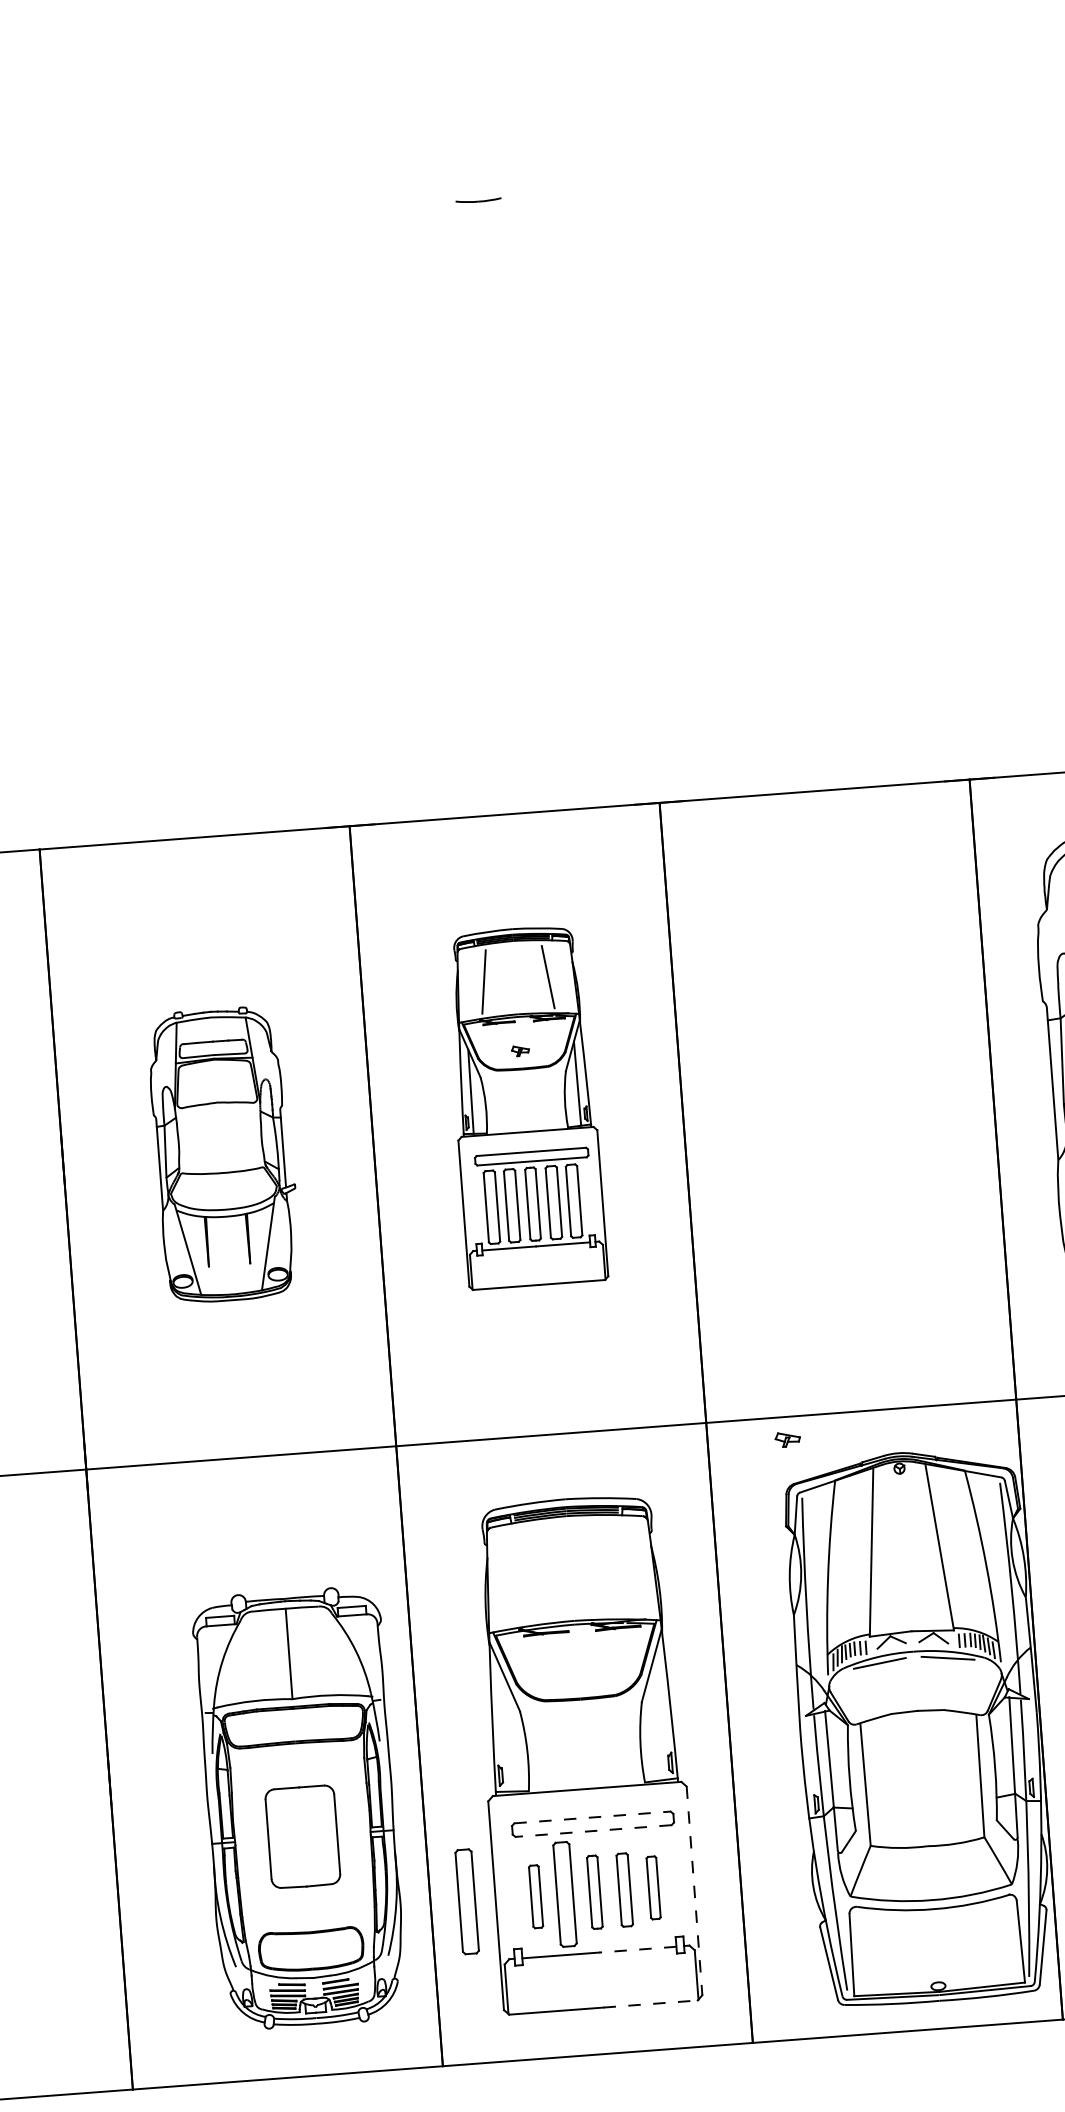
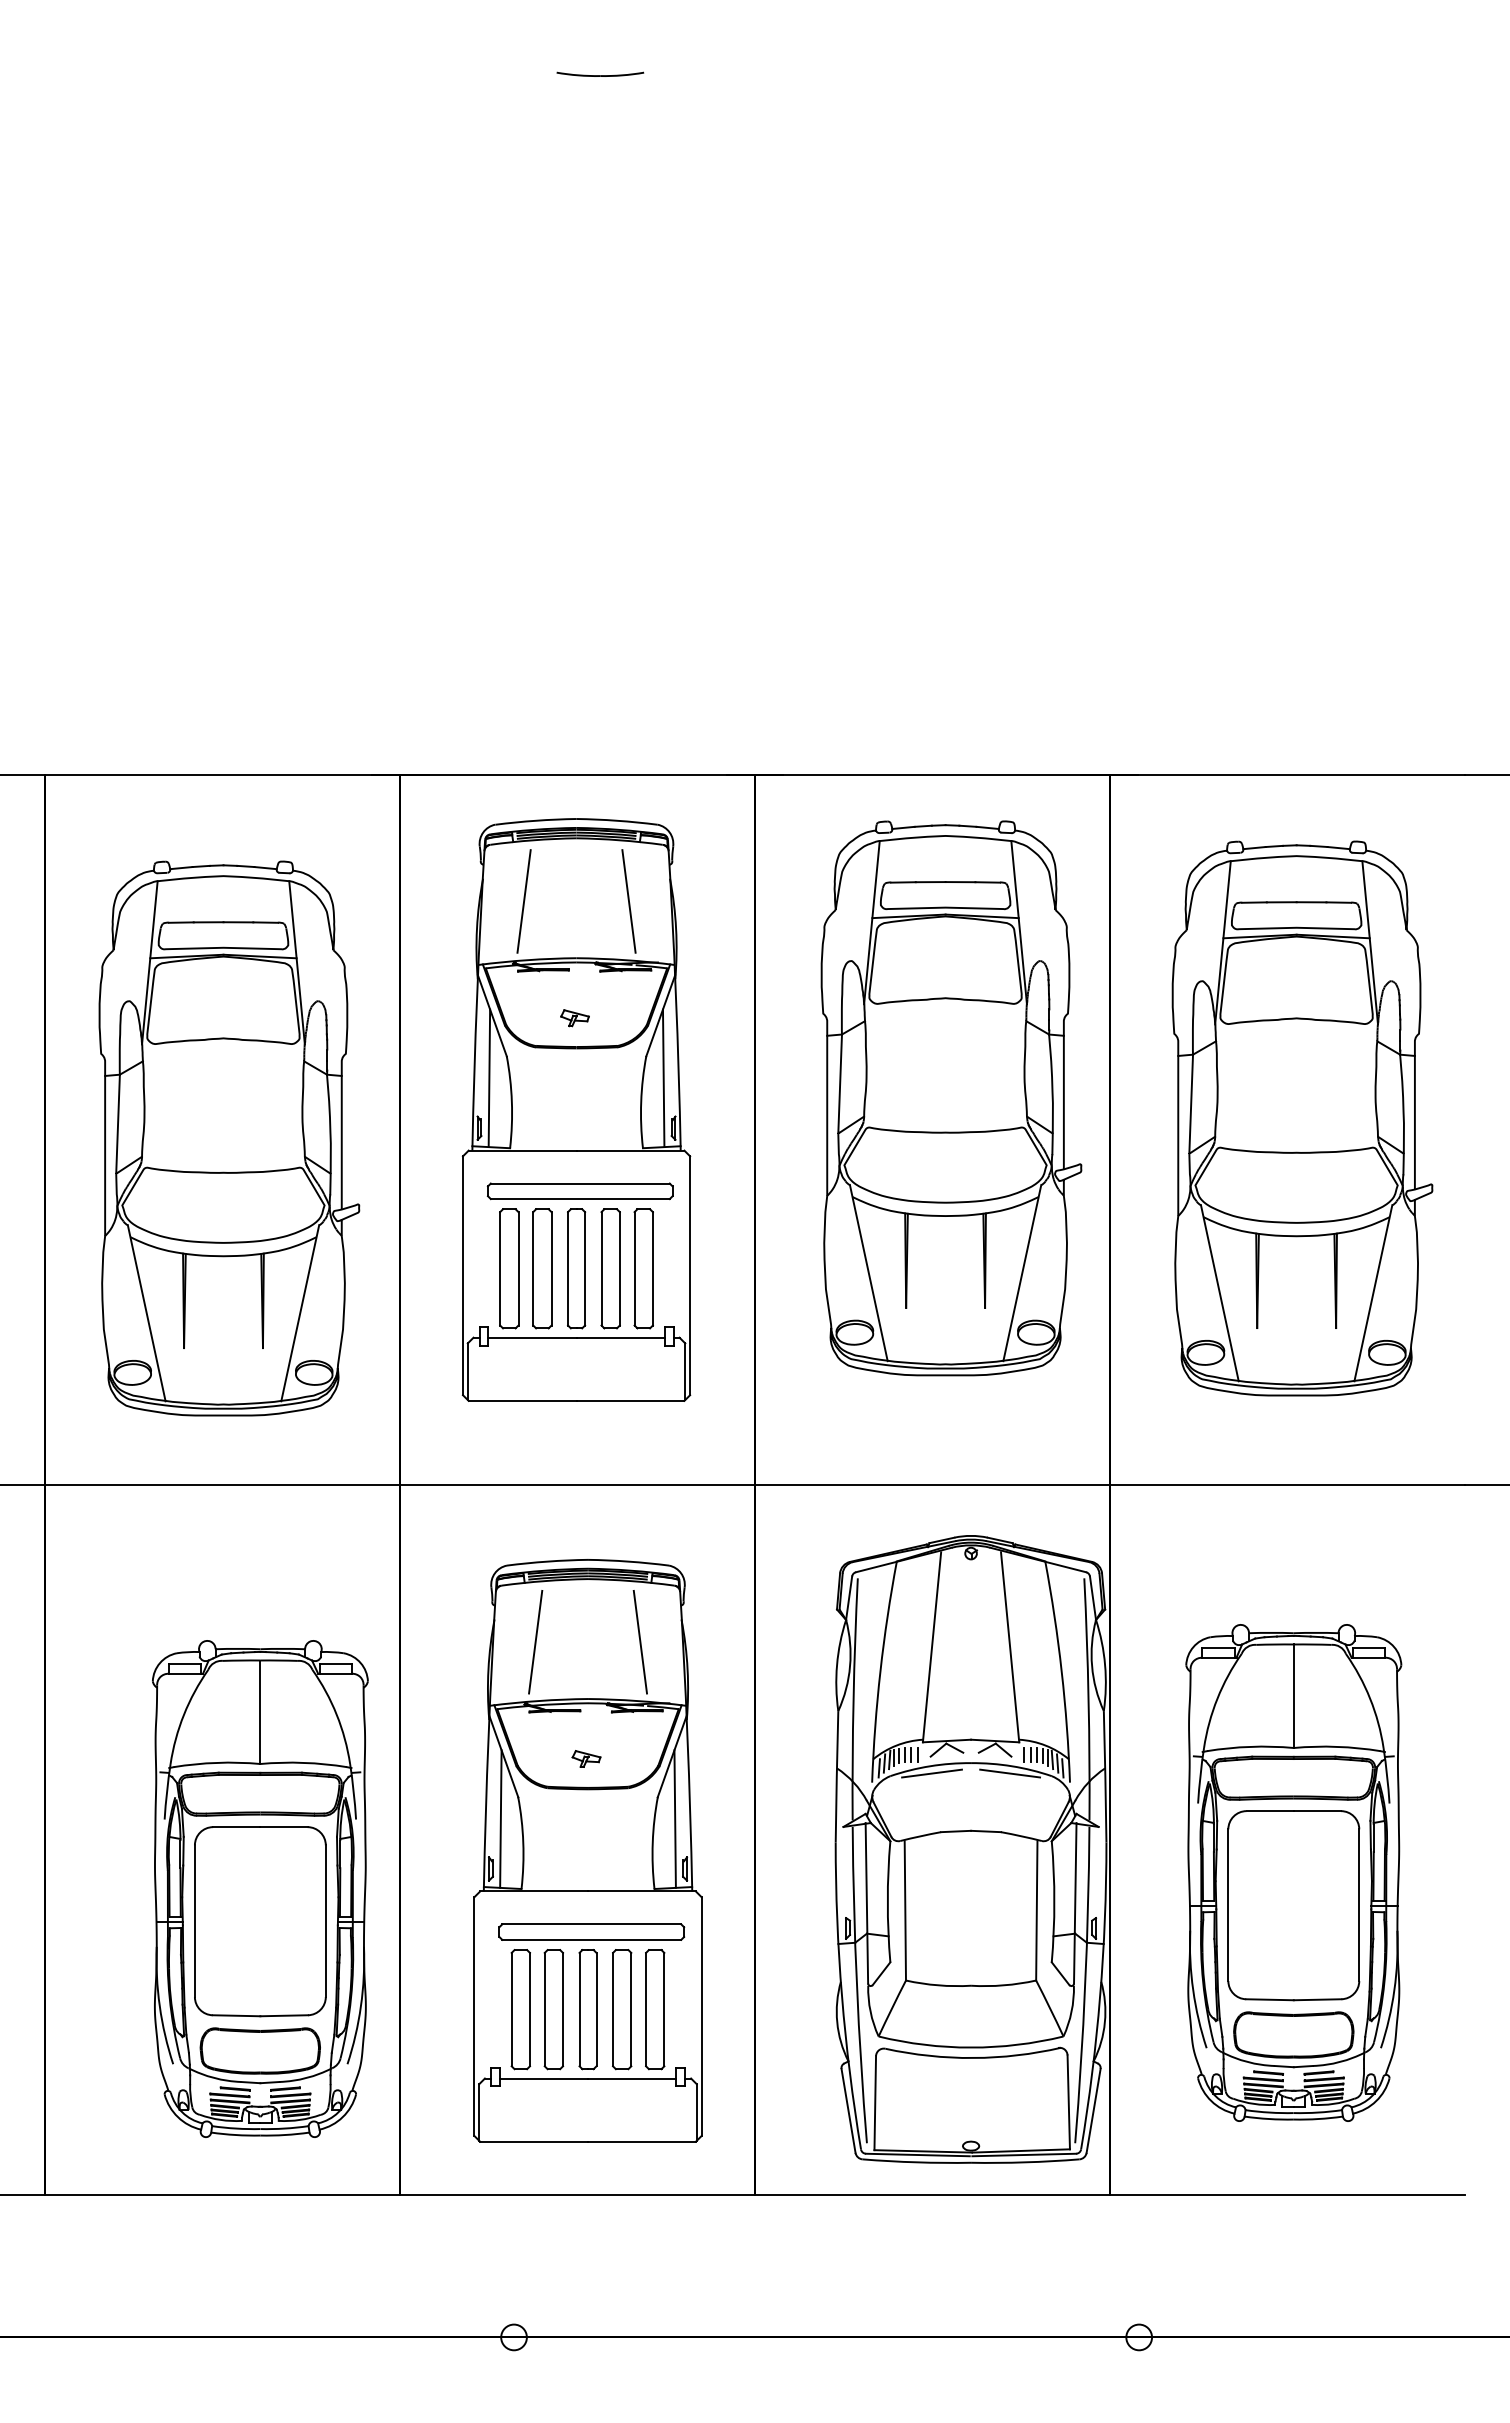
part: (478, 200) -> (600, 73), size x1.67
part: (852, 1072) -> (951, 1098), added
part: (525, 1106) -> (576, 1109), size x1.43
part: (224, 1154) -> (229, 1138), size x1.67
part: (787, 1439) -> (586, 1758), moved
line: (616, 1567) -> (640, 1641), added
line: (524, 1574) -> (535, 1641), added
line: (657, 1719) -> (674, 1818), added
line: (505, 1731) -> (500, 1818), added
line: (593, 1817) -> (592, 1924), dashed -> solid
line: (593, 1830) -> (591, 1939), dashed -> solid
part: (302, 1836) -> (260, 1921), size x1.67
part: (653, 1887) -> (655, 2009), size x1.67
part: (624, 1889) -> (622, 2009), size x1.43
line: (694, 1891) -> (701, 2017), dashed -> solid
part: (594, 1892) -> (587, 2009), size x1.43
part: (535, 1896) -> (520, 2009), size x1.67
part: (466, 1901) -> (441, 2009), removed
line: (637, 1949) -> (631, 2078), dashed -> solid
line: (650, 2003) -> (641, 2141), dashed -> solid

